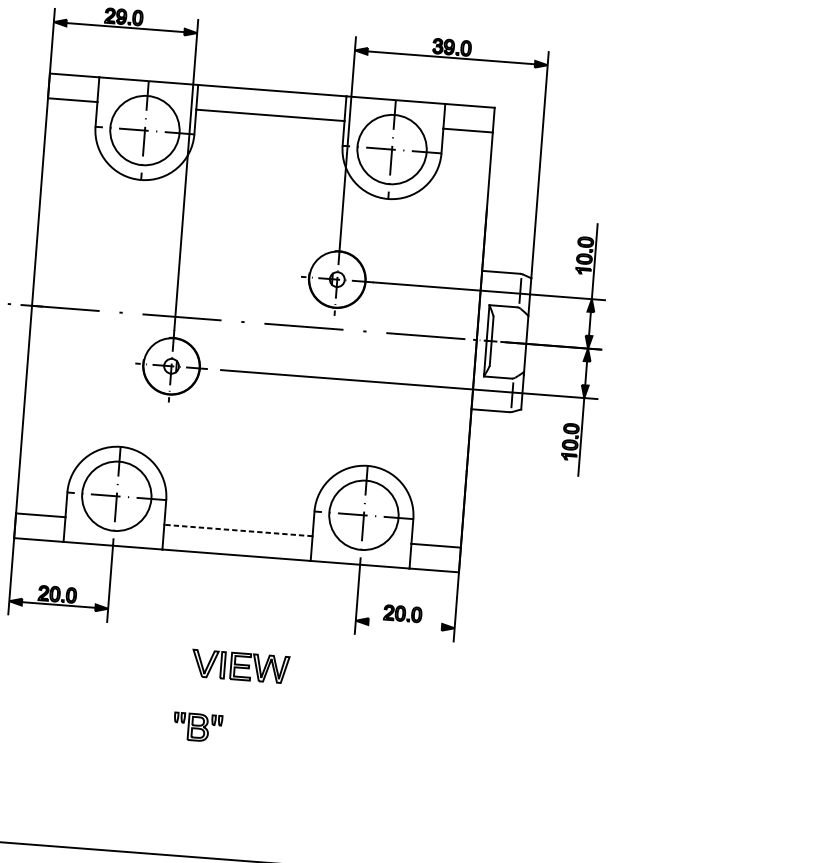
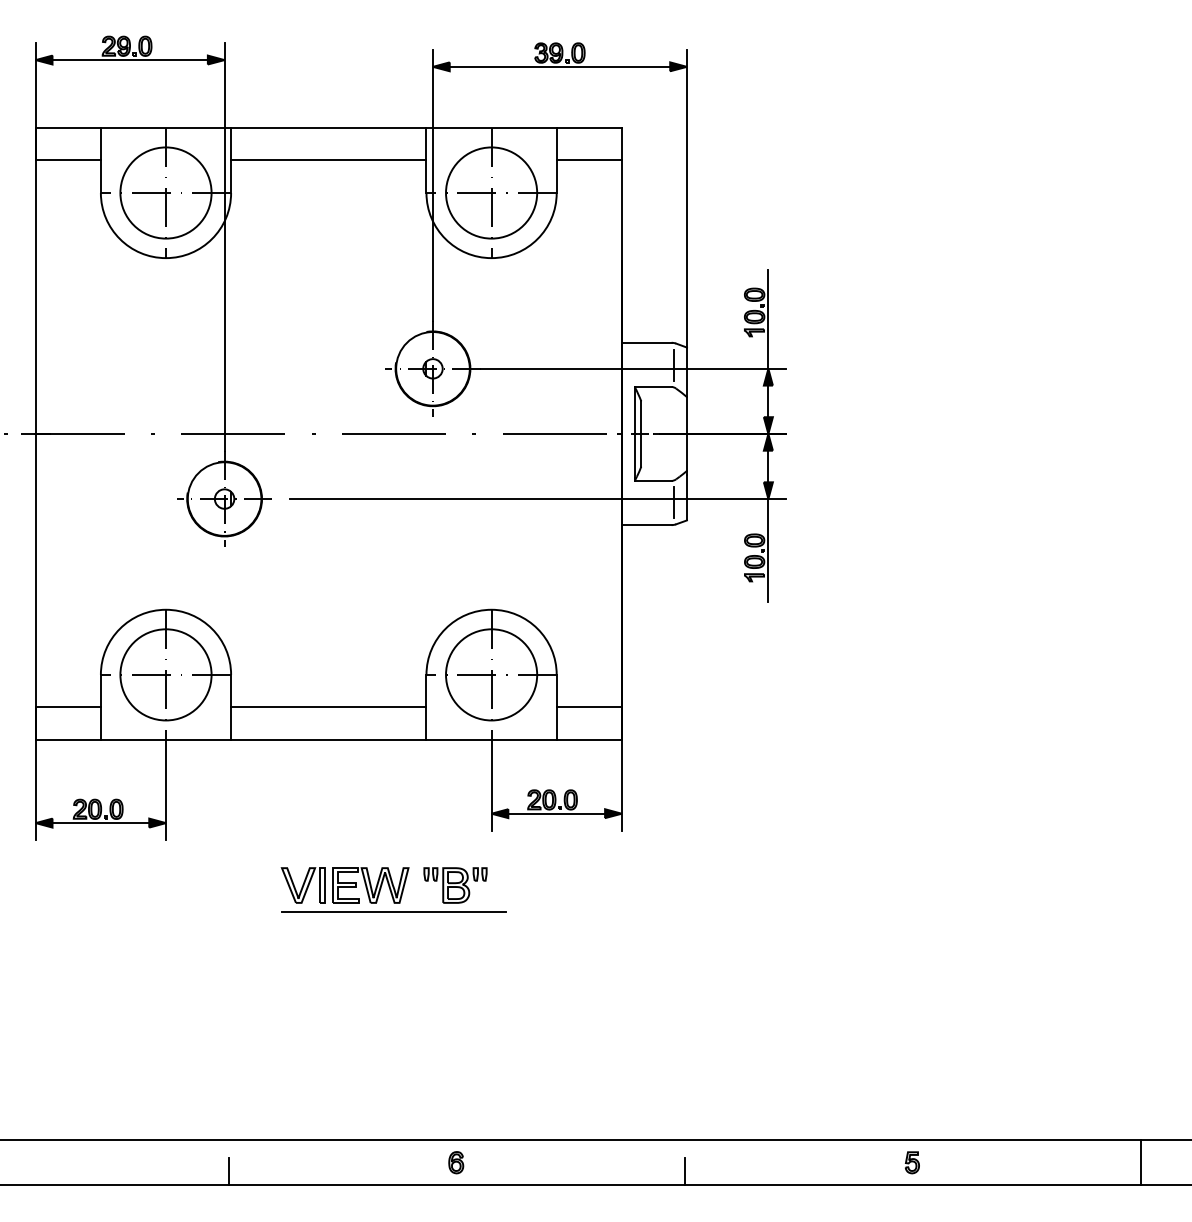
line: (238, 530) -> (328, 707), dashed -> solid
line: (405, 624) -> (556, 813), added
line: (276, 689) -> (394, 911), added
part: (197, 727) -> (455, 885), moved

